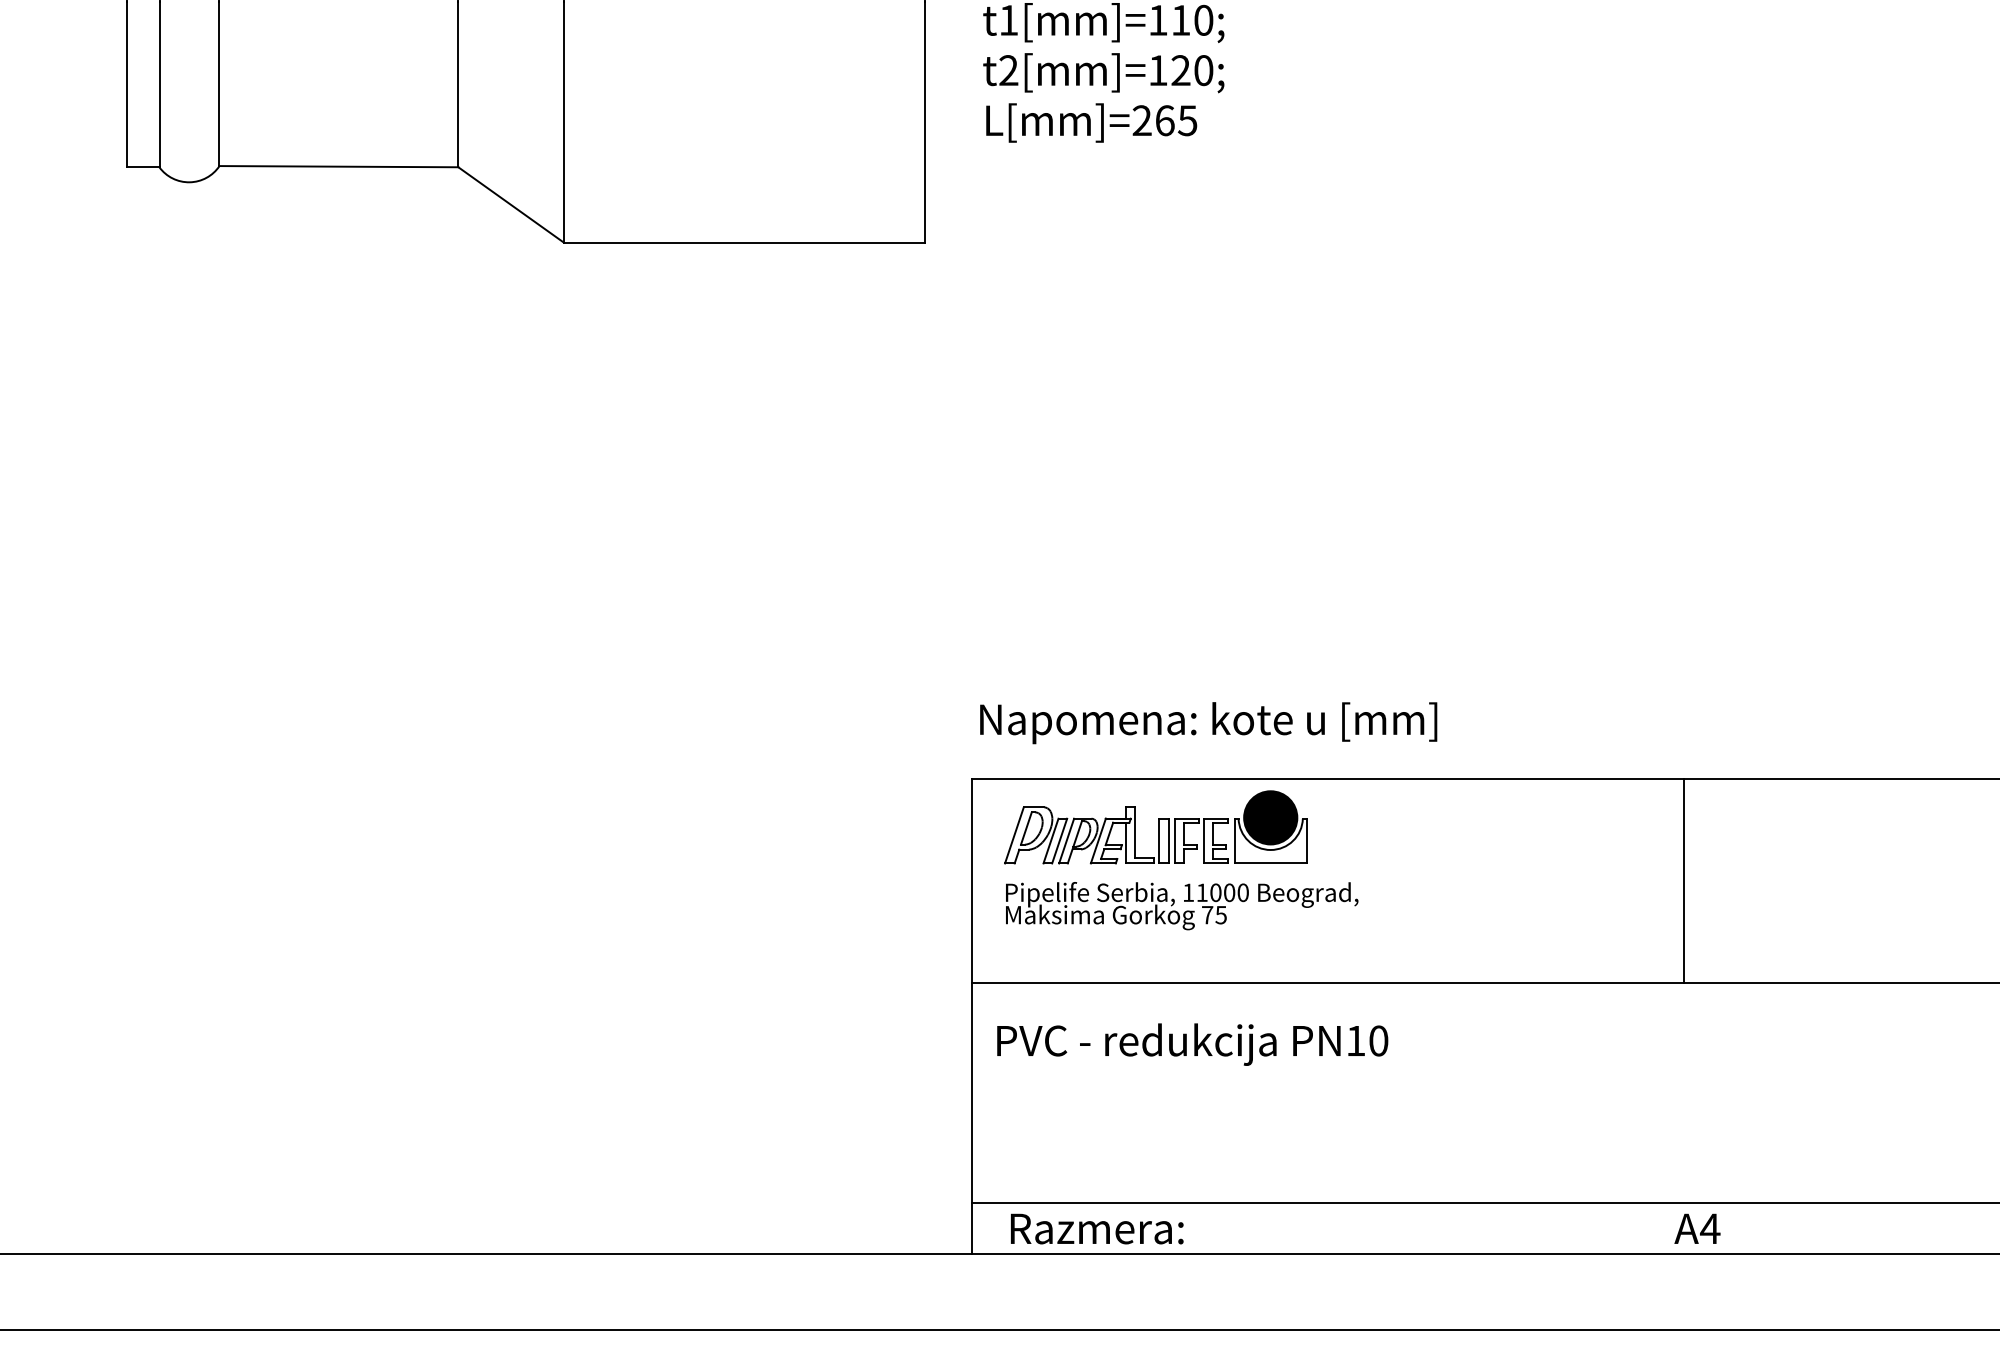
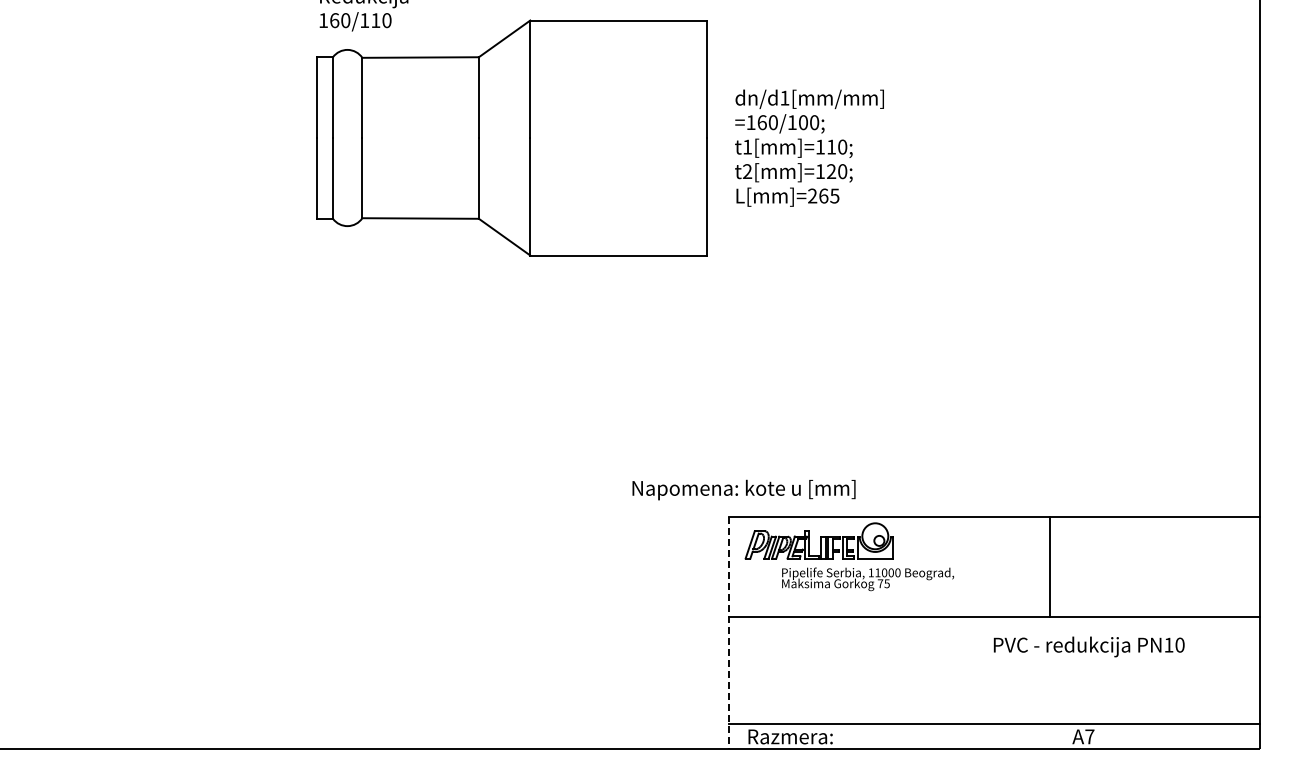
text: (1207, 721) -> (743, 489), moved
fill: (1271, 818) -> (875, 536), removed
line: (1685, 881) -> (1050, 567), moved
text: (1180, 906) -> (867, 579), moved
line: (971, 1017) -> (729, 633), solid -> dashed
text: (1191, 1043) -> (1088, 646), moved
text: (1709, 1228) -> (1089, 736), 4 -> 7

